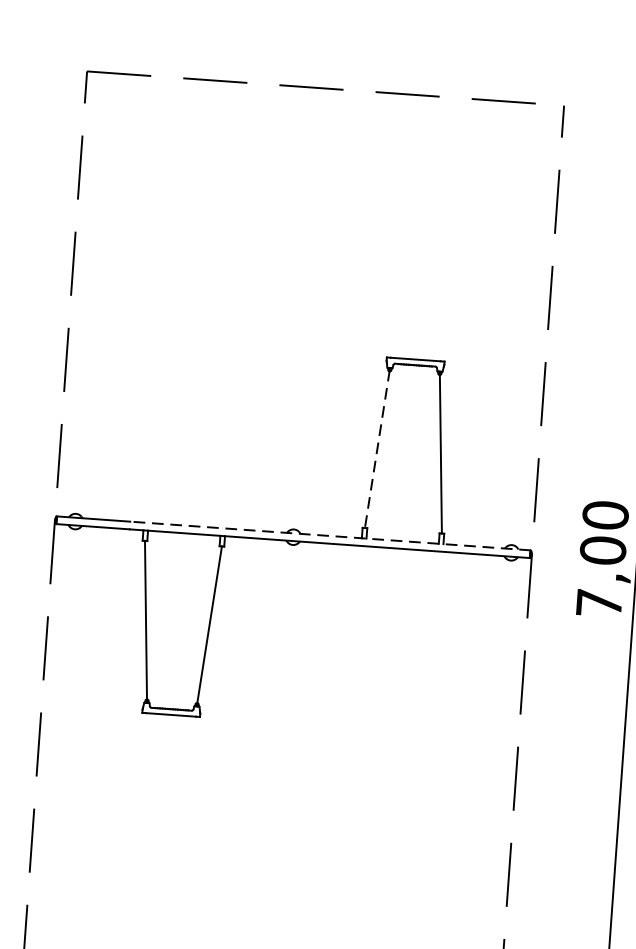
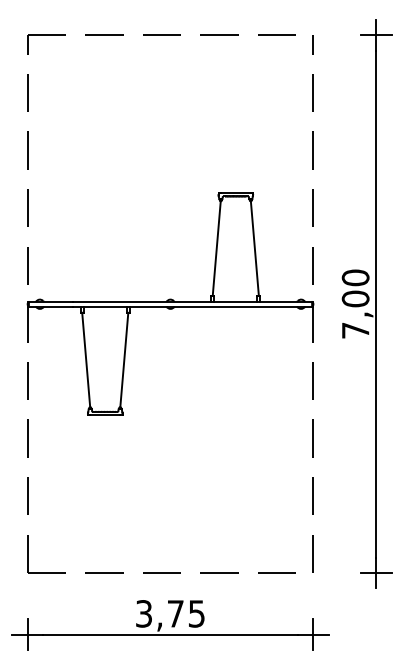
line: (376, 449) -> (216, 248), dashed -> solid
line: (330, 535) -> (192, 301), dashed -> solid

